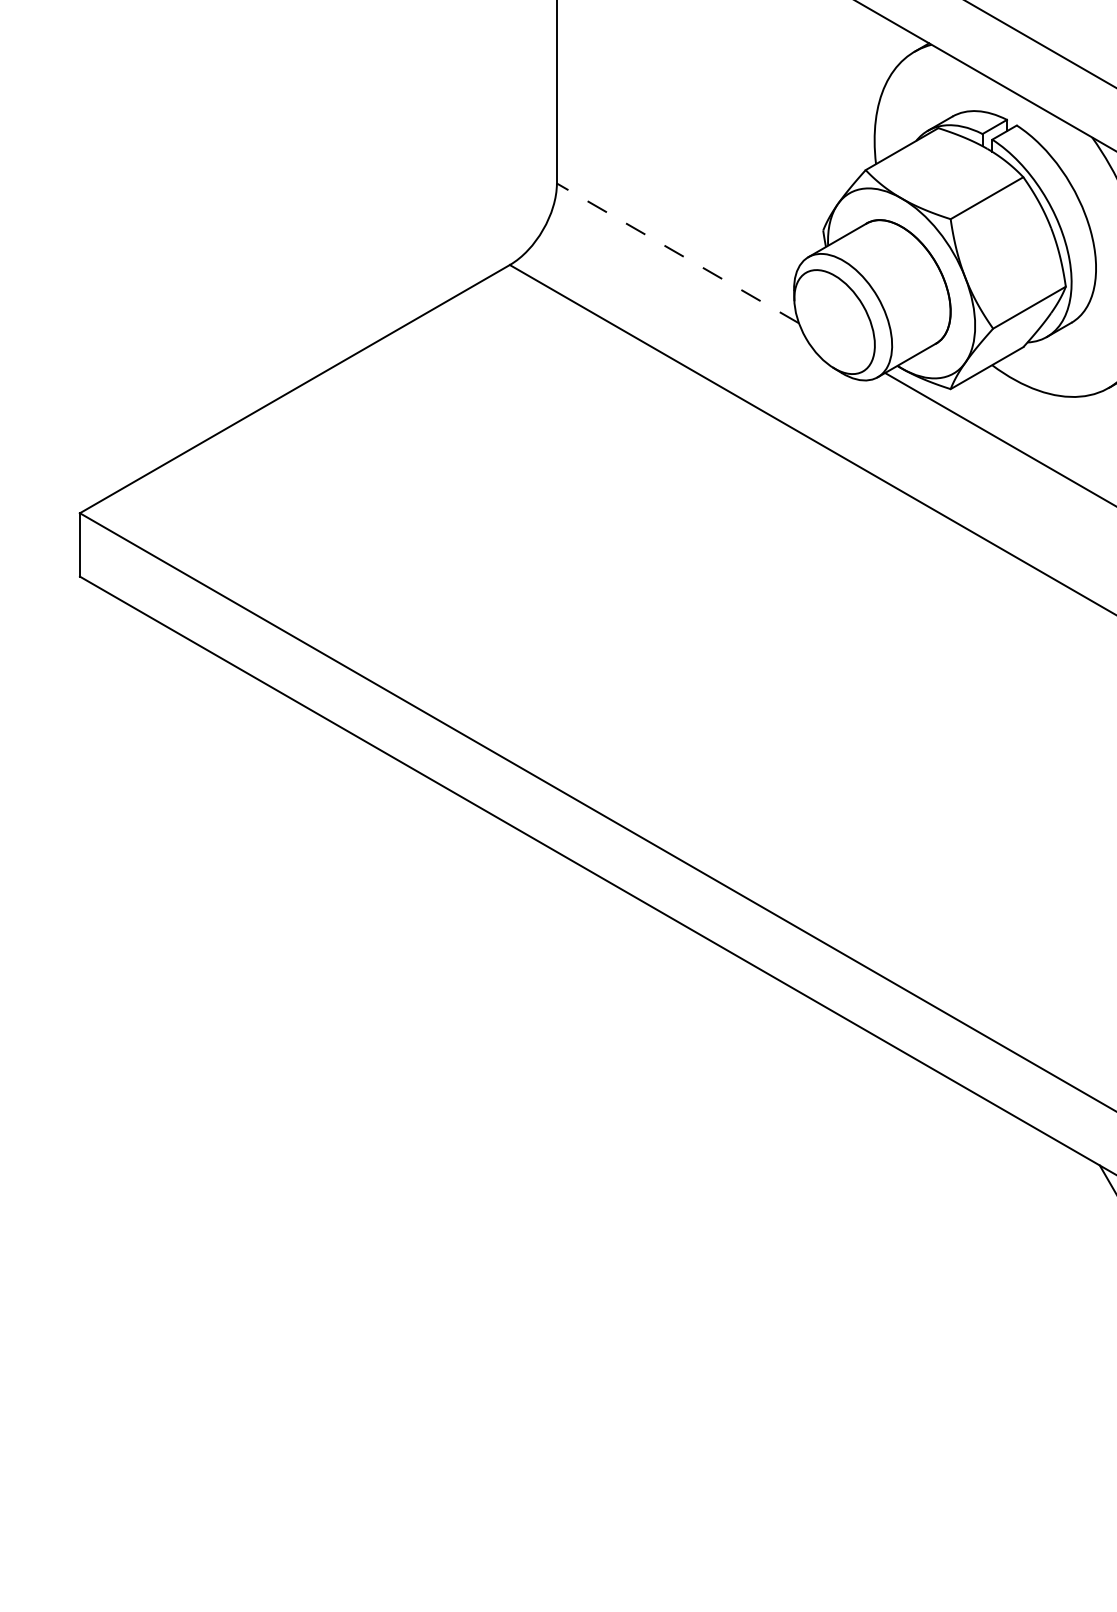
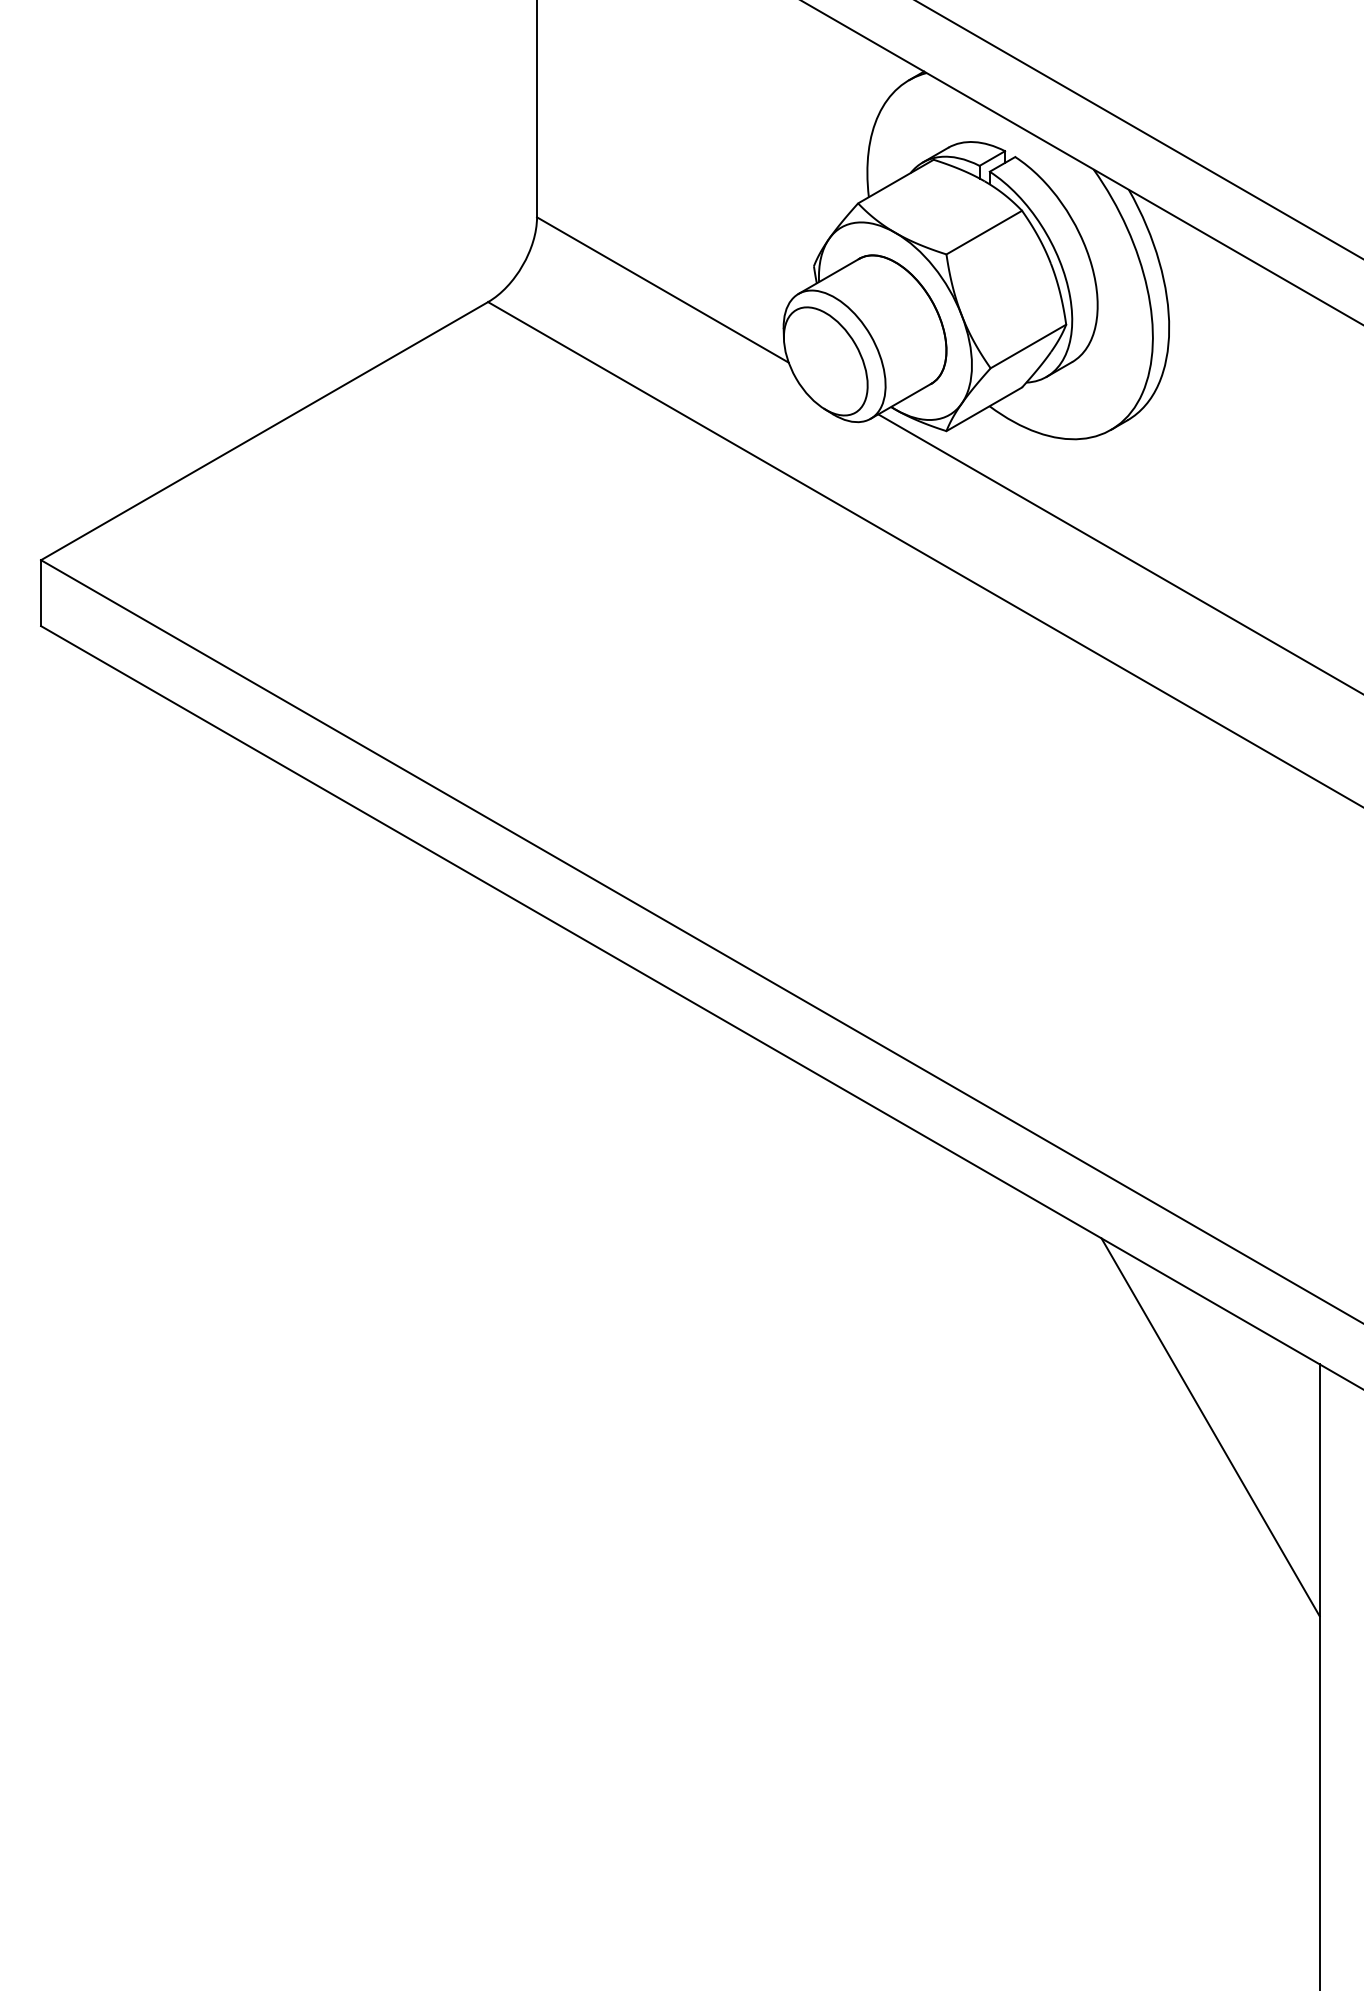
line: (677, 252) -> (662, 289), dashed -> solid

